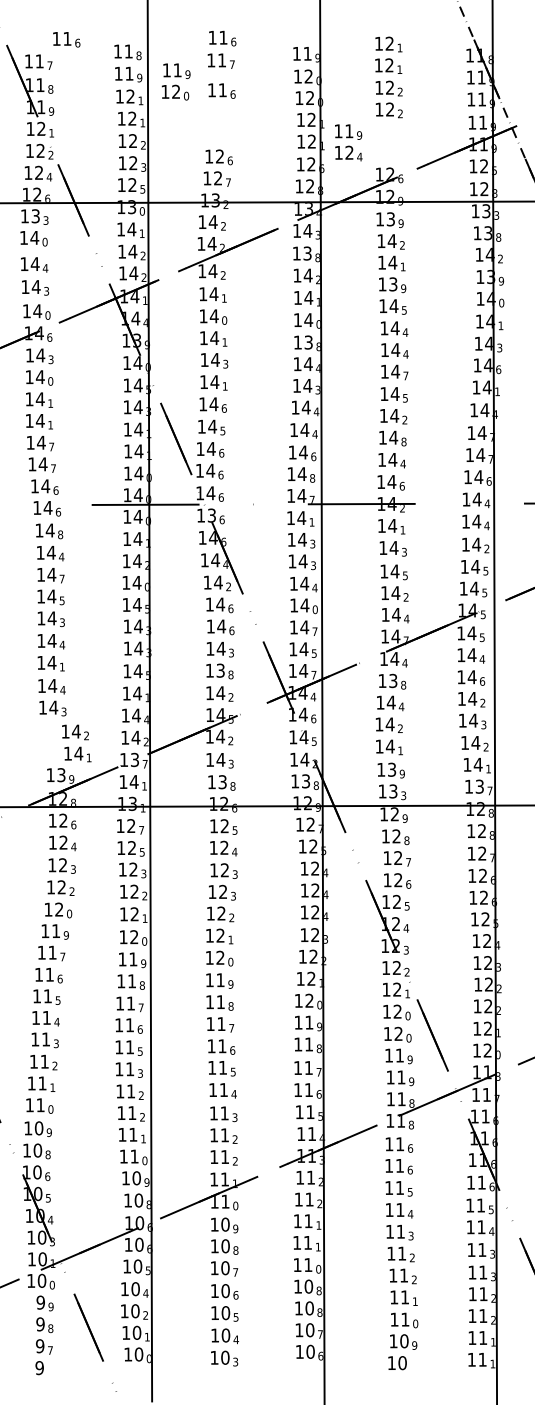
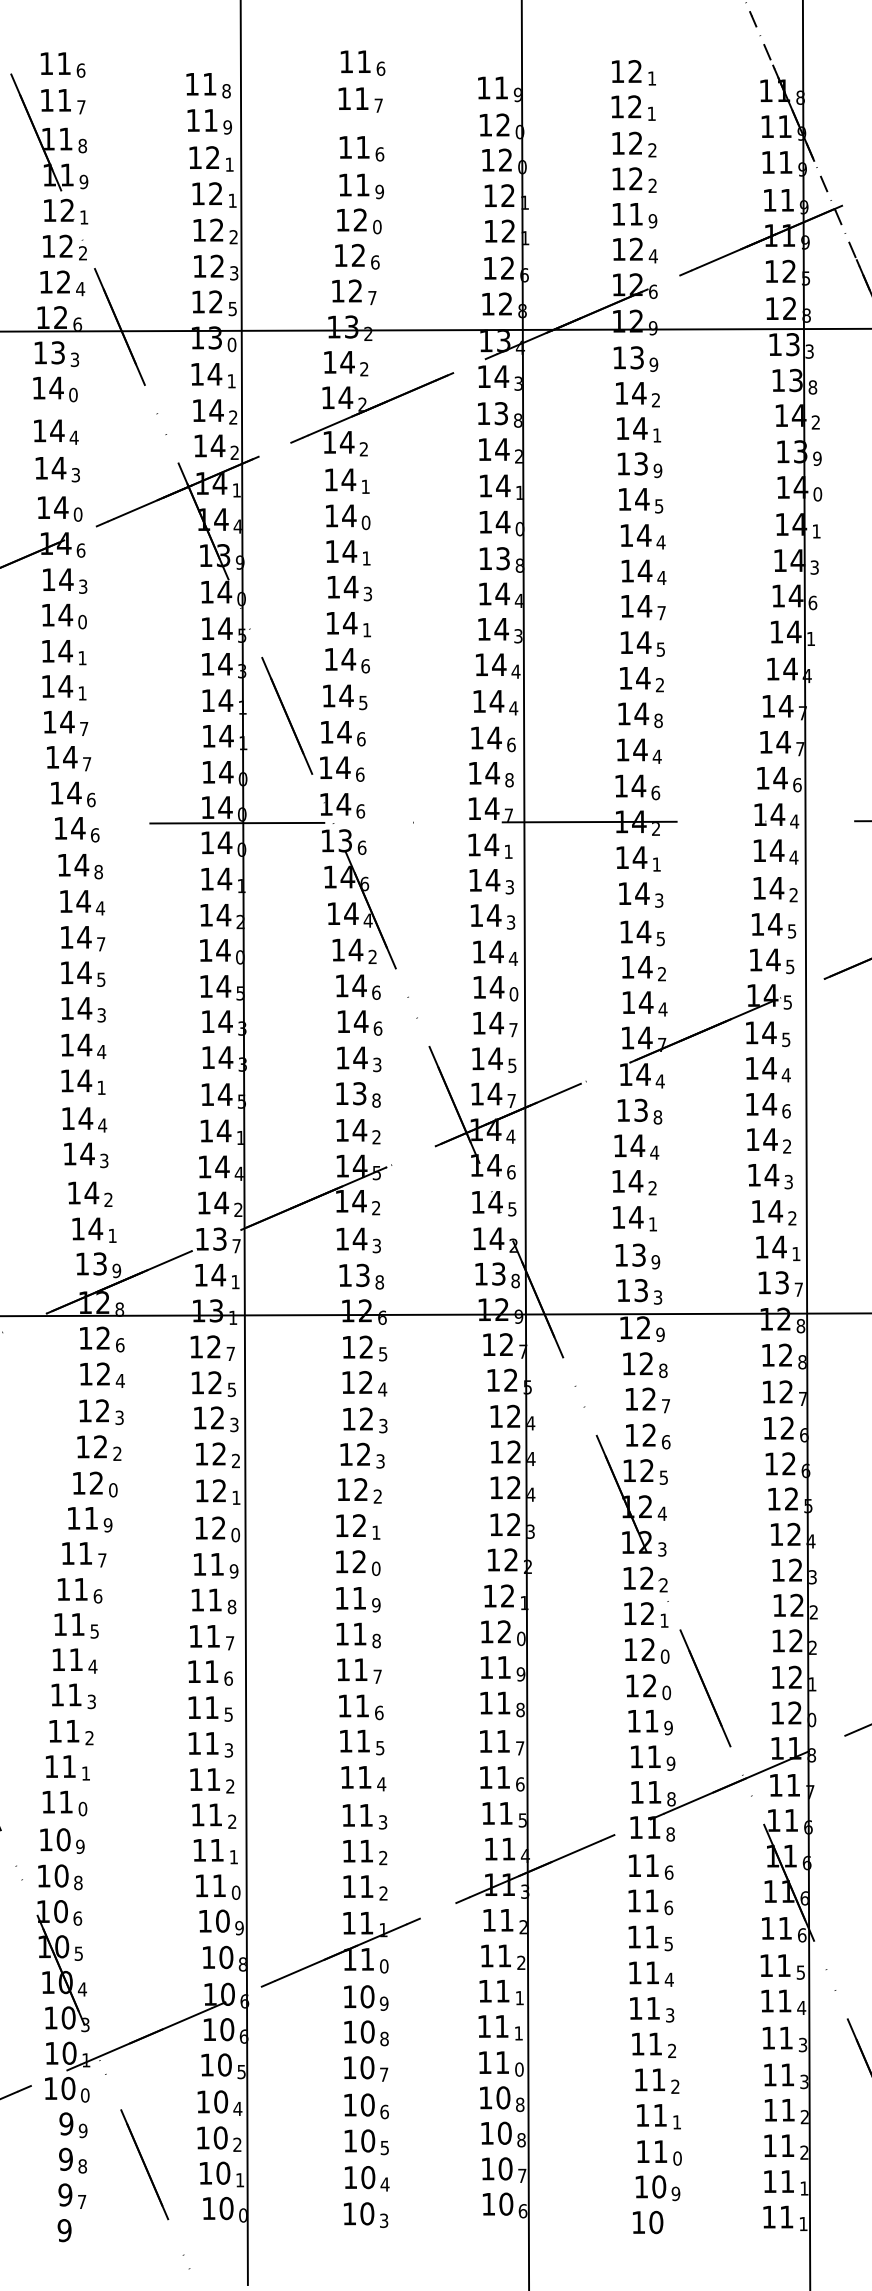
text: (66, 39) -> (62, 64), moved
text: (175, 81) -> (359, 203), moved
text: (348, 142) -> (634, 232), moved
text: (76, 743) -> (92, 1212), moved

